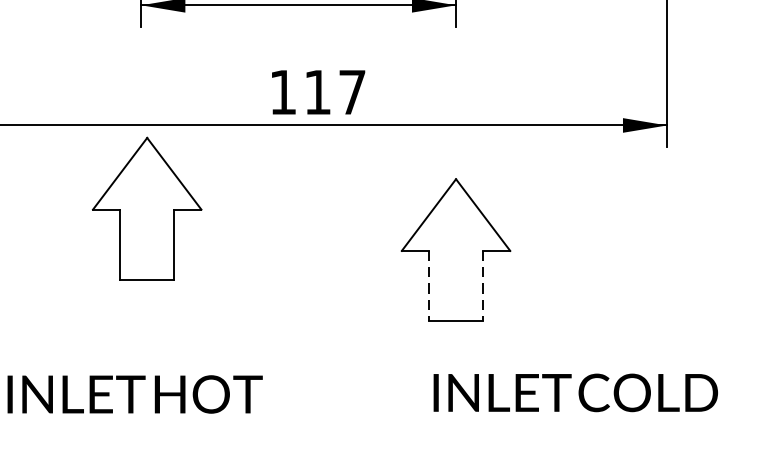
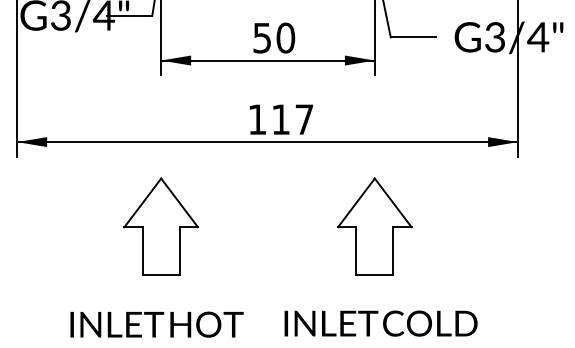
part: (147, 208) -> (161, 226), moved
line: (429, 286) -> (356, 251), dashed -> solid
line: (483, 286) -> (393, 251), dashed -> solid
text: (574, 392) -> (380, 323), moved

